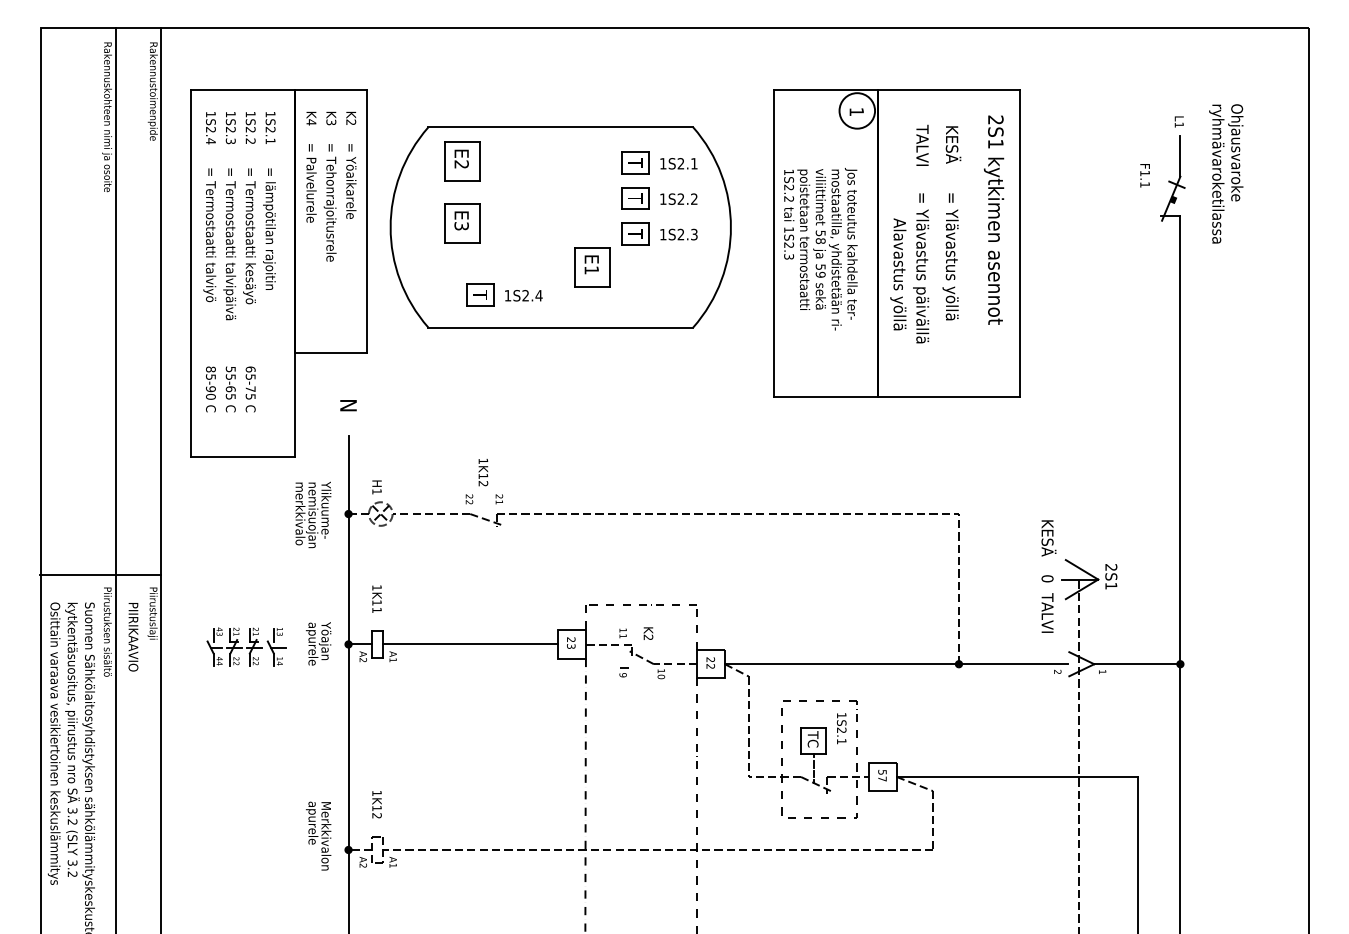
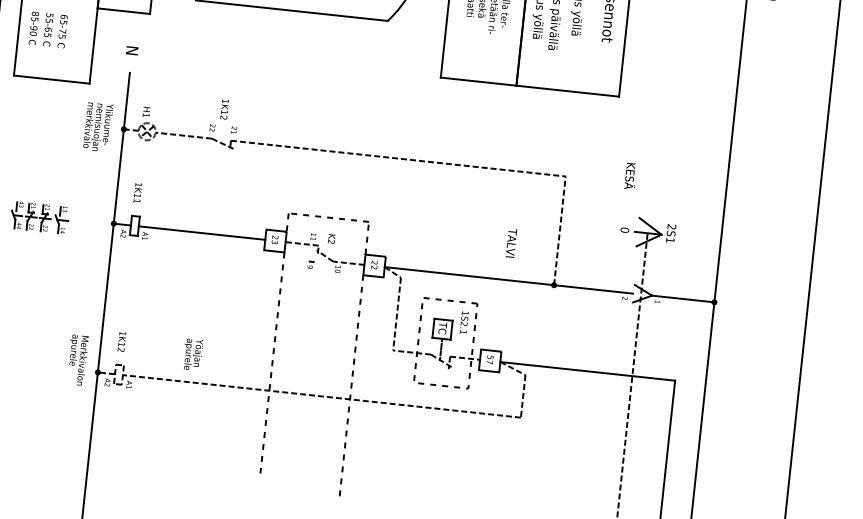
text: (1048, 538) -> (630, 176), moved
text: (1047, 612) -> (511, 242), moved
text: (318, 643) -> (192, 354), moved

